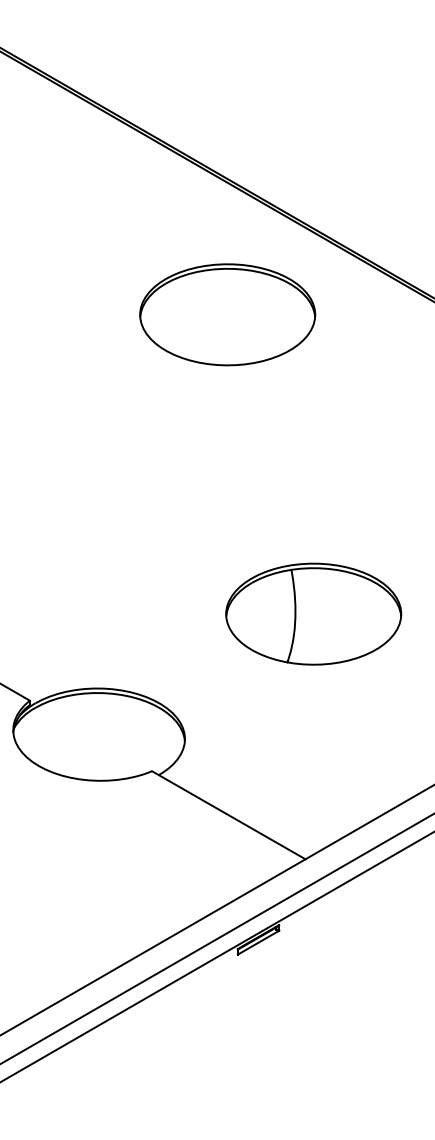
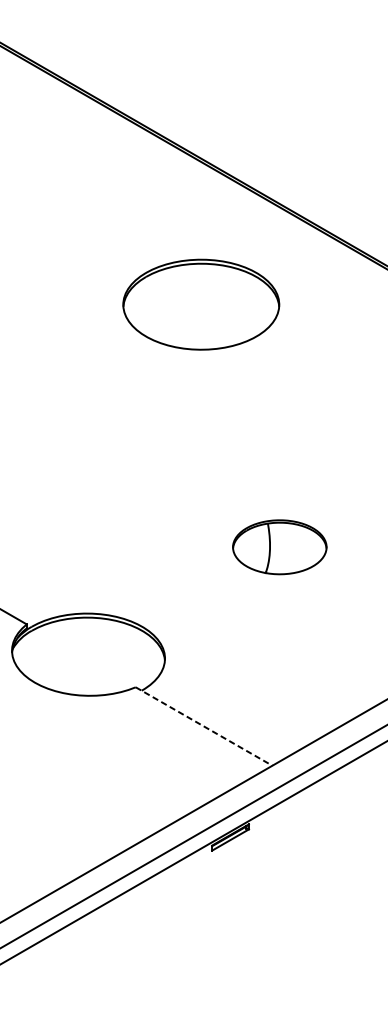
part: (227, 314) -> (201, 304), moved
part: (313, 613) -> (279, 546), size x0.6
line: (229, 815) -> (204, 726), solid -> dashed

